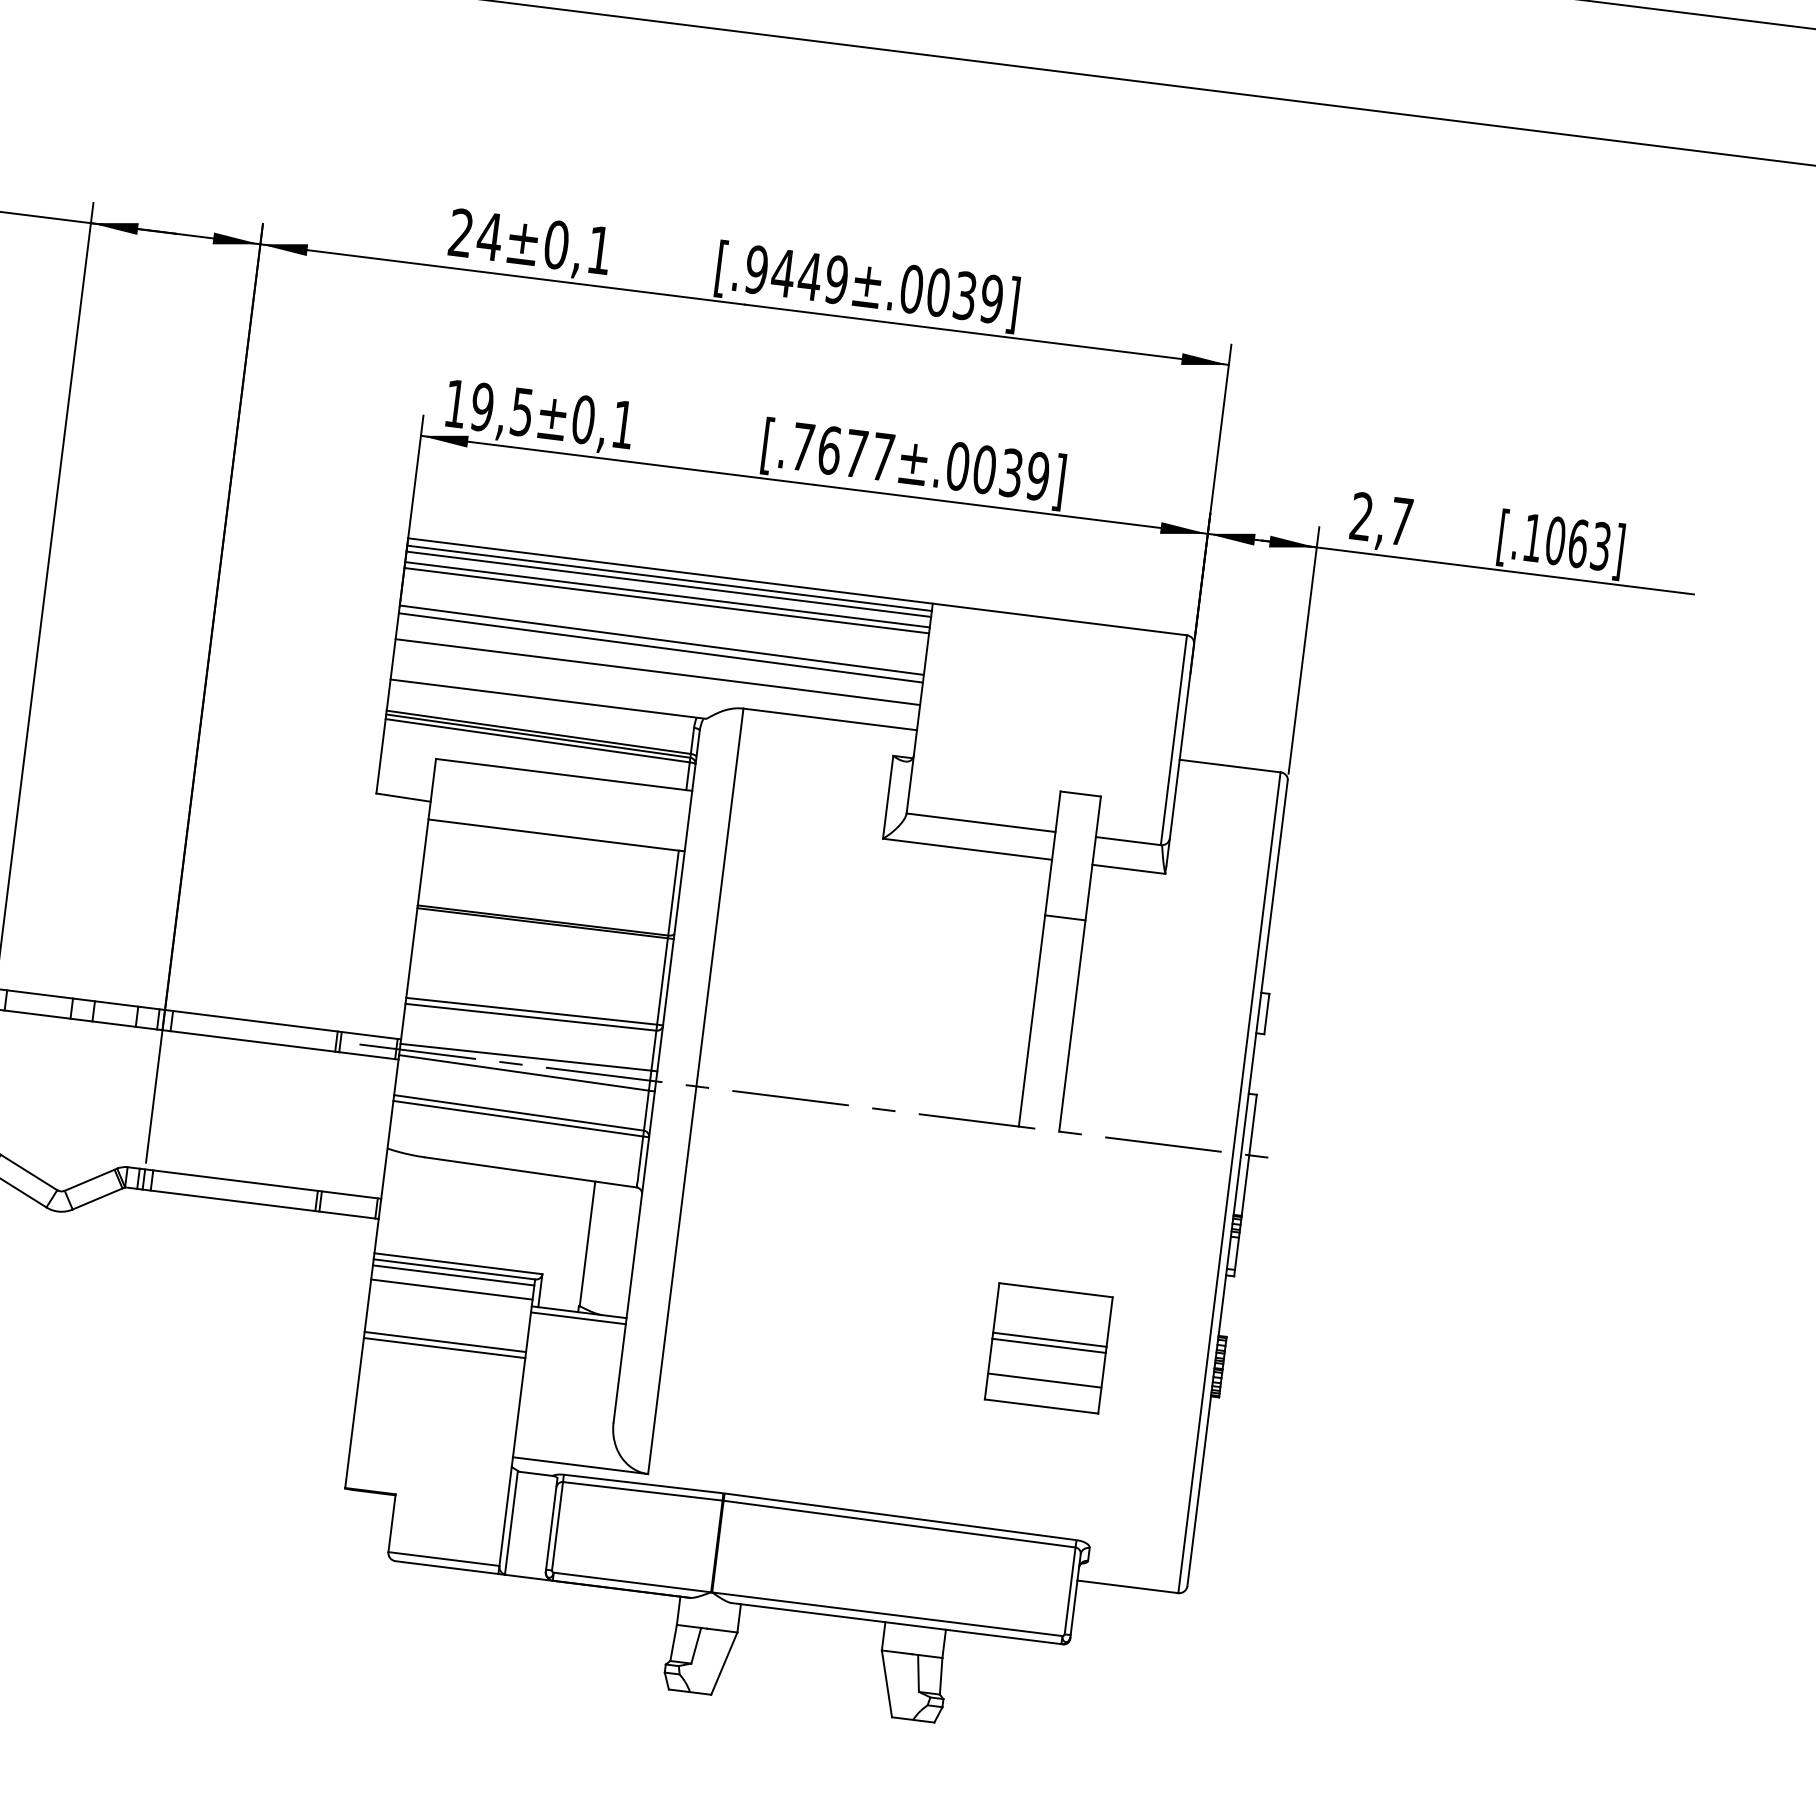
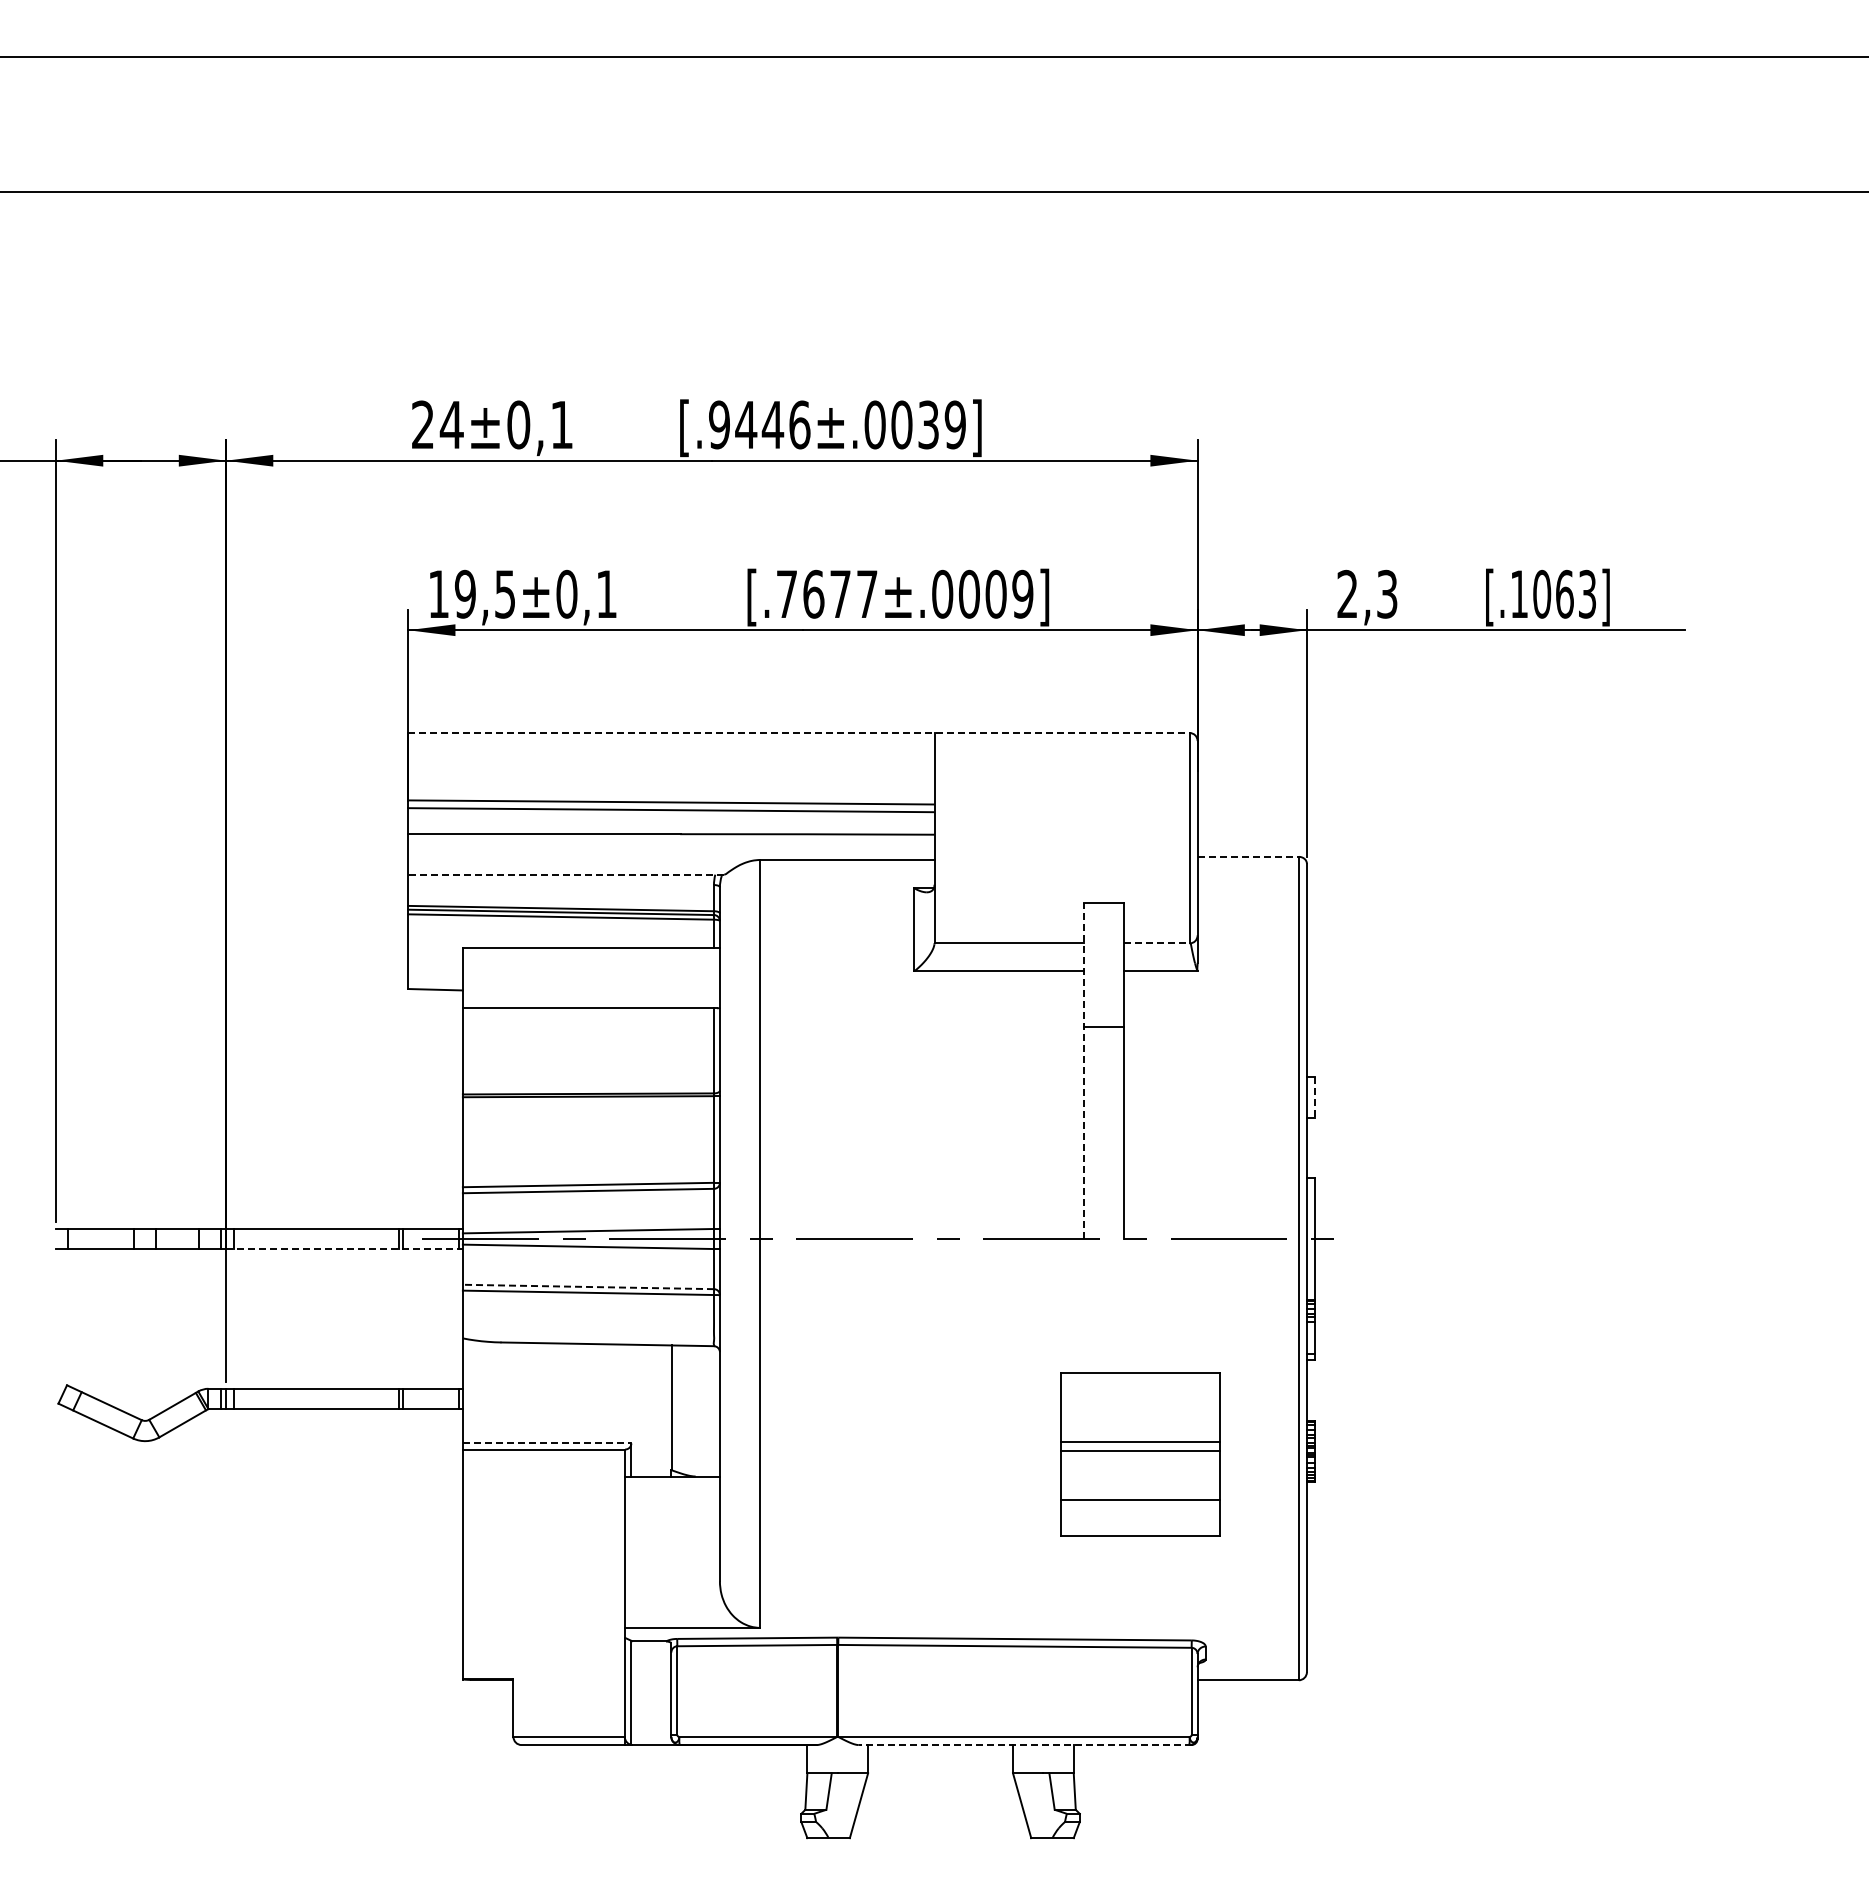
text: (836, 279) -> (799, 424), [.9449±.0039] -> [.9446±.0039]
text: (1010, 472) -> (995, 593), [.7677±.0039] -> [.7677±.0009]
text: (1401, 520) -> (1387, 593), 2,7 -> 2,3
line: (669, 578) -> (671, 740), removed
line: (668, 584) -> (671, 746), removed
line: (797, 586) -> (798, 732), solid -> dashed
line: (667, 594) -> (671, 756), removed
line: (666, 600) -> (671, 762), removed
line: (547, 698) -> (565, 874), solid -> dashed
line: (1230, 765) -> (1248, 856), solid -> dashed
line: (1127, 841) -> (1156, 943), solid -> dashed
line: (1039, 958) -> (1083, 1070), solid -> dashed
line: (1267, 1014) -> (1315, 1097), solid -> dashed
line: (280, 1045) -> (344, 1249), solid -> dashed
line: (519, 1112) -> (588, 1286), solid -> dashed
line: (458, 1263) -> (547, 1443), solid -> dashed
line: (453, 1275) -> (543, 1455), removed
line: (451, 1289) -> (543, 1469), removed
line: (577, 1318) -> (671, 1482), removed
line: (445, 1342) -> (543, 1522), removed
line: (444, 1348) -> (543, 1528), removed
part: (1048, 1348) -> (1140, 1454), size x1.4
line: (896, 1624) -> (1024, 1745), solid -> dashed

